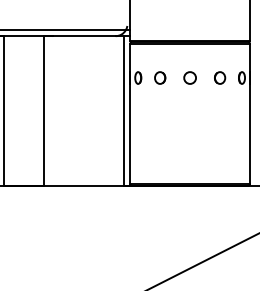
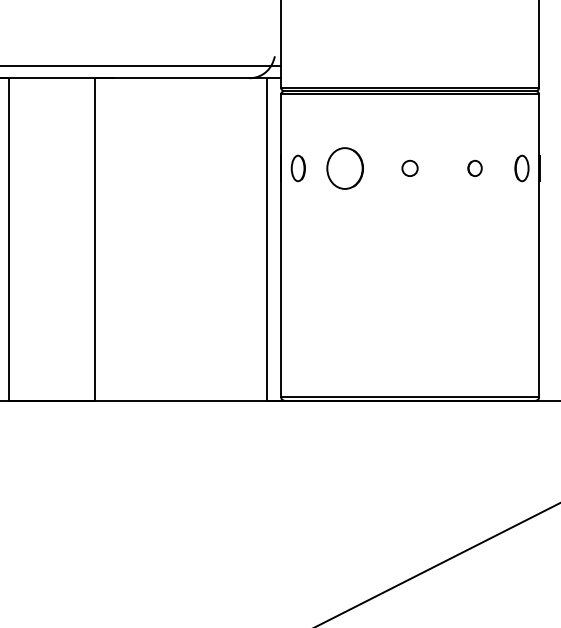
part: (160, 77) -> (346, 167), size x1.6
circle: (189, 77) -> (408, 167), size x0.6
part: (220, 77) -> (475, 167), size x0.6

